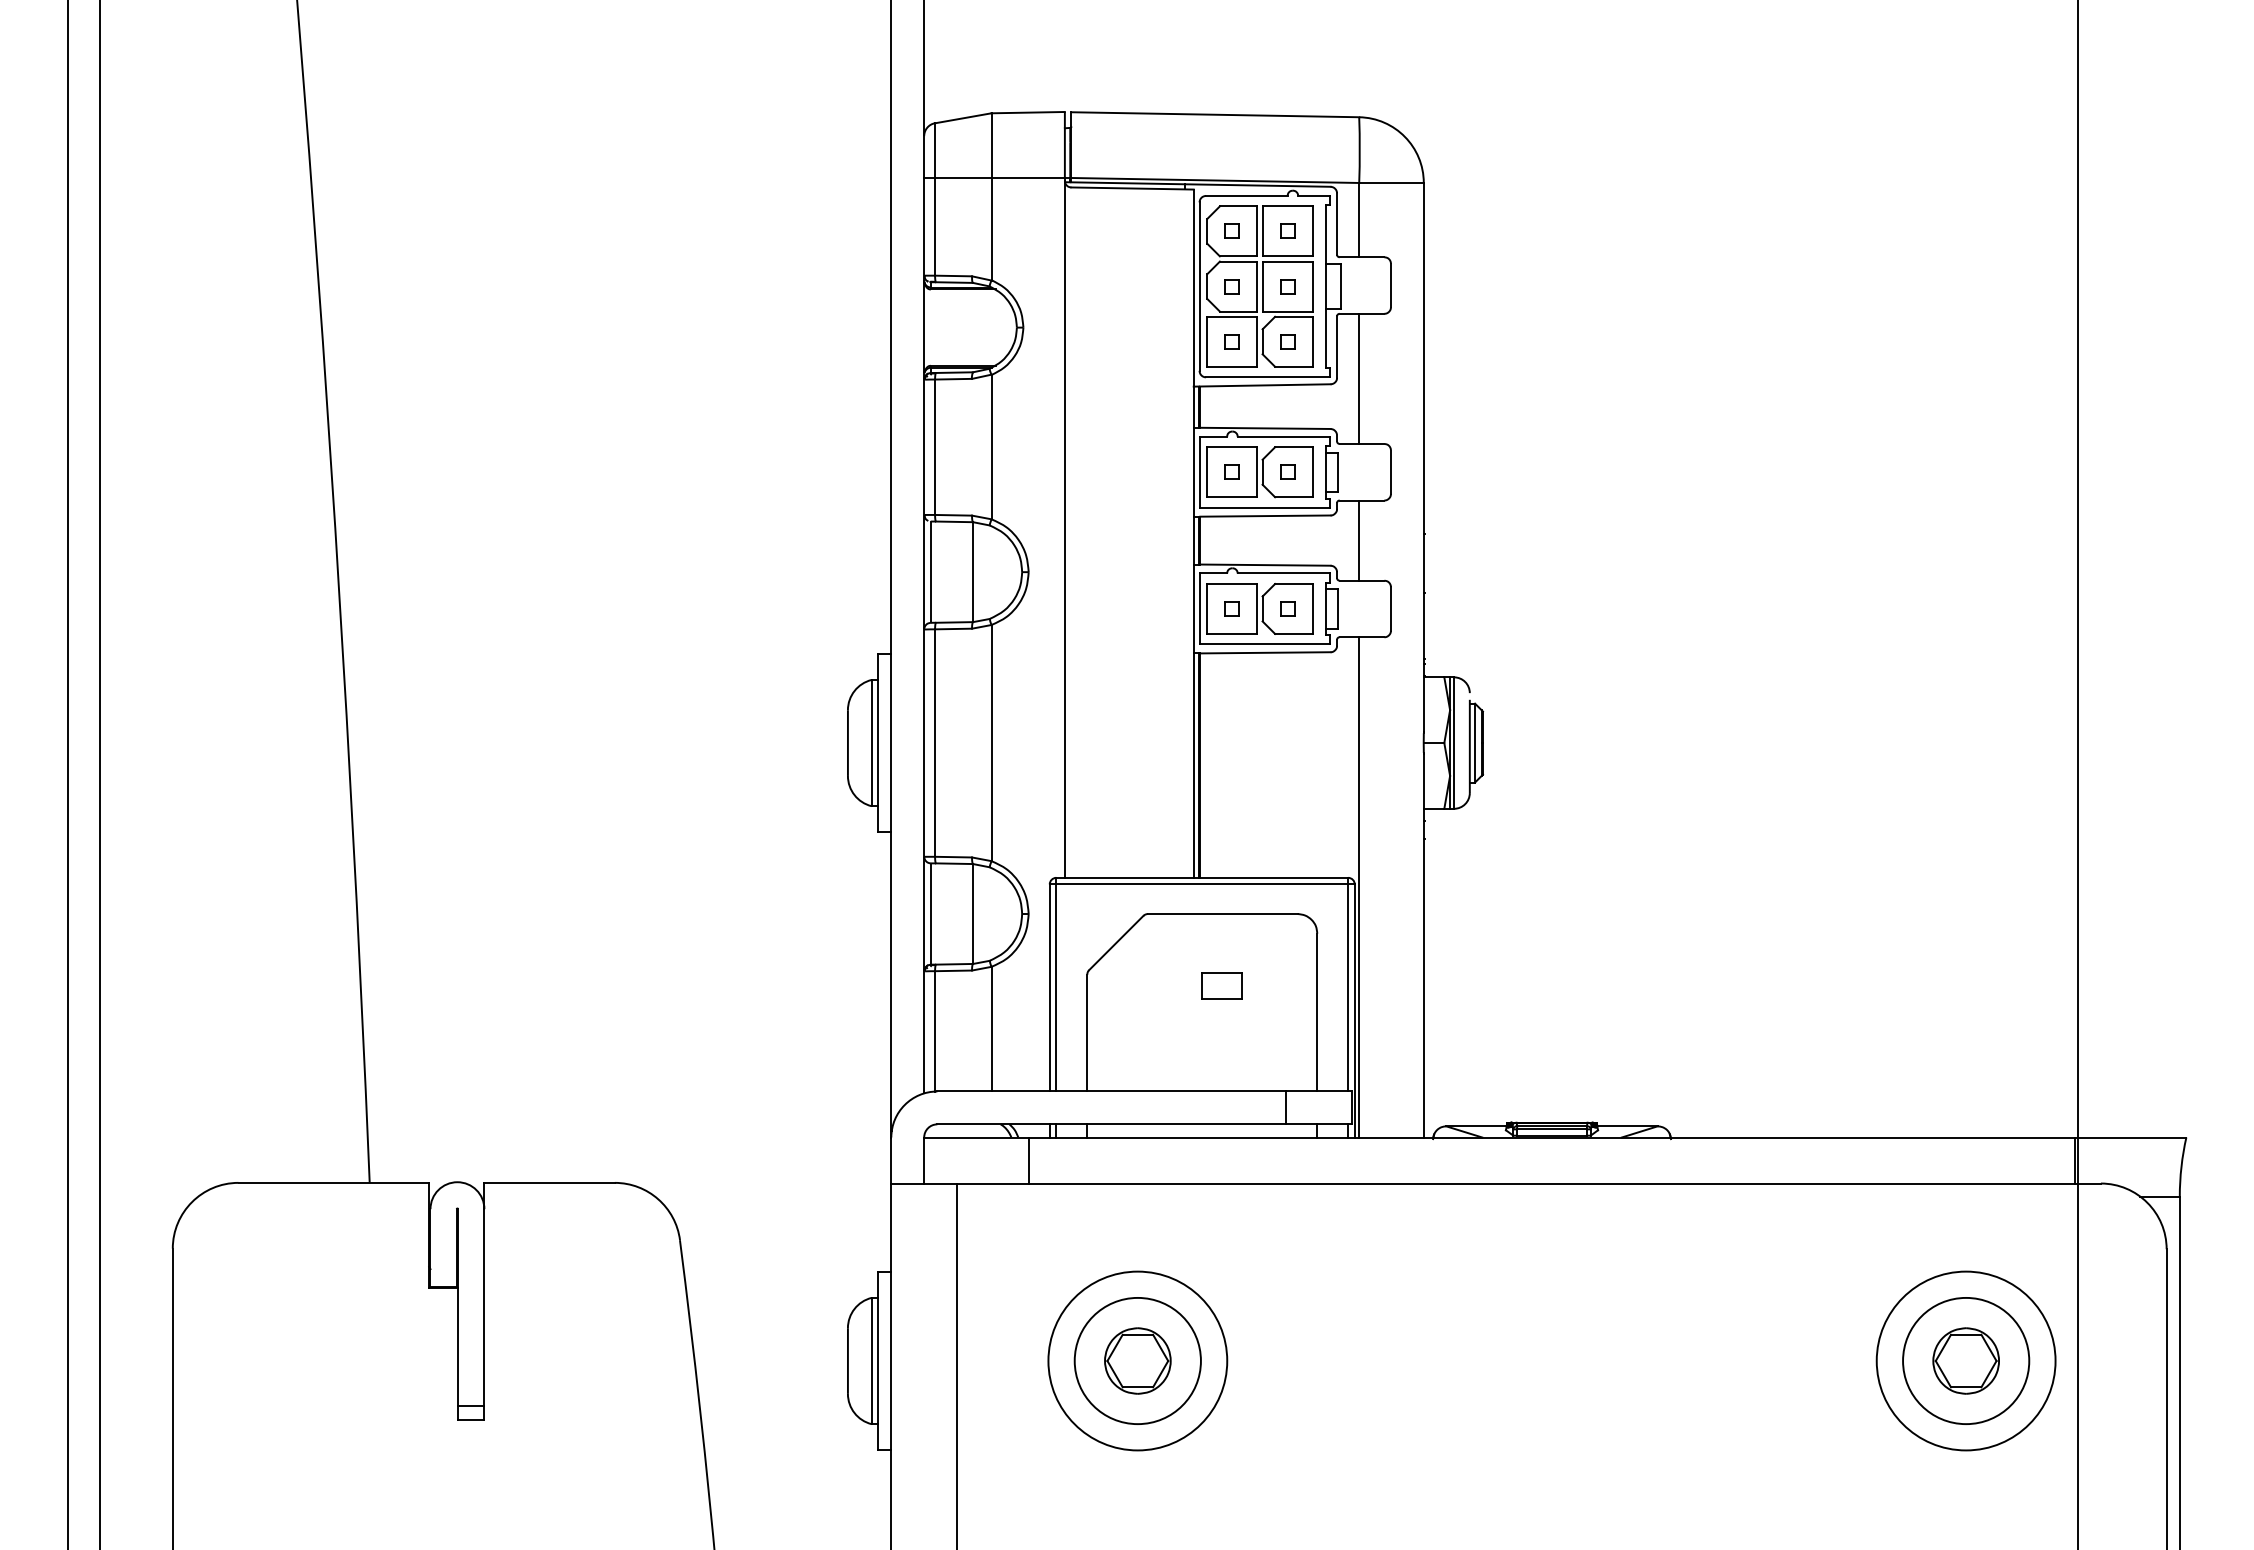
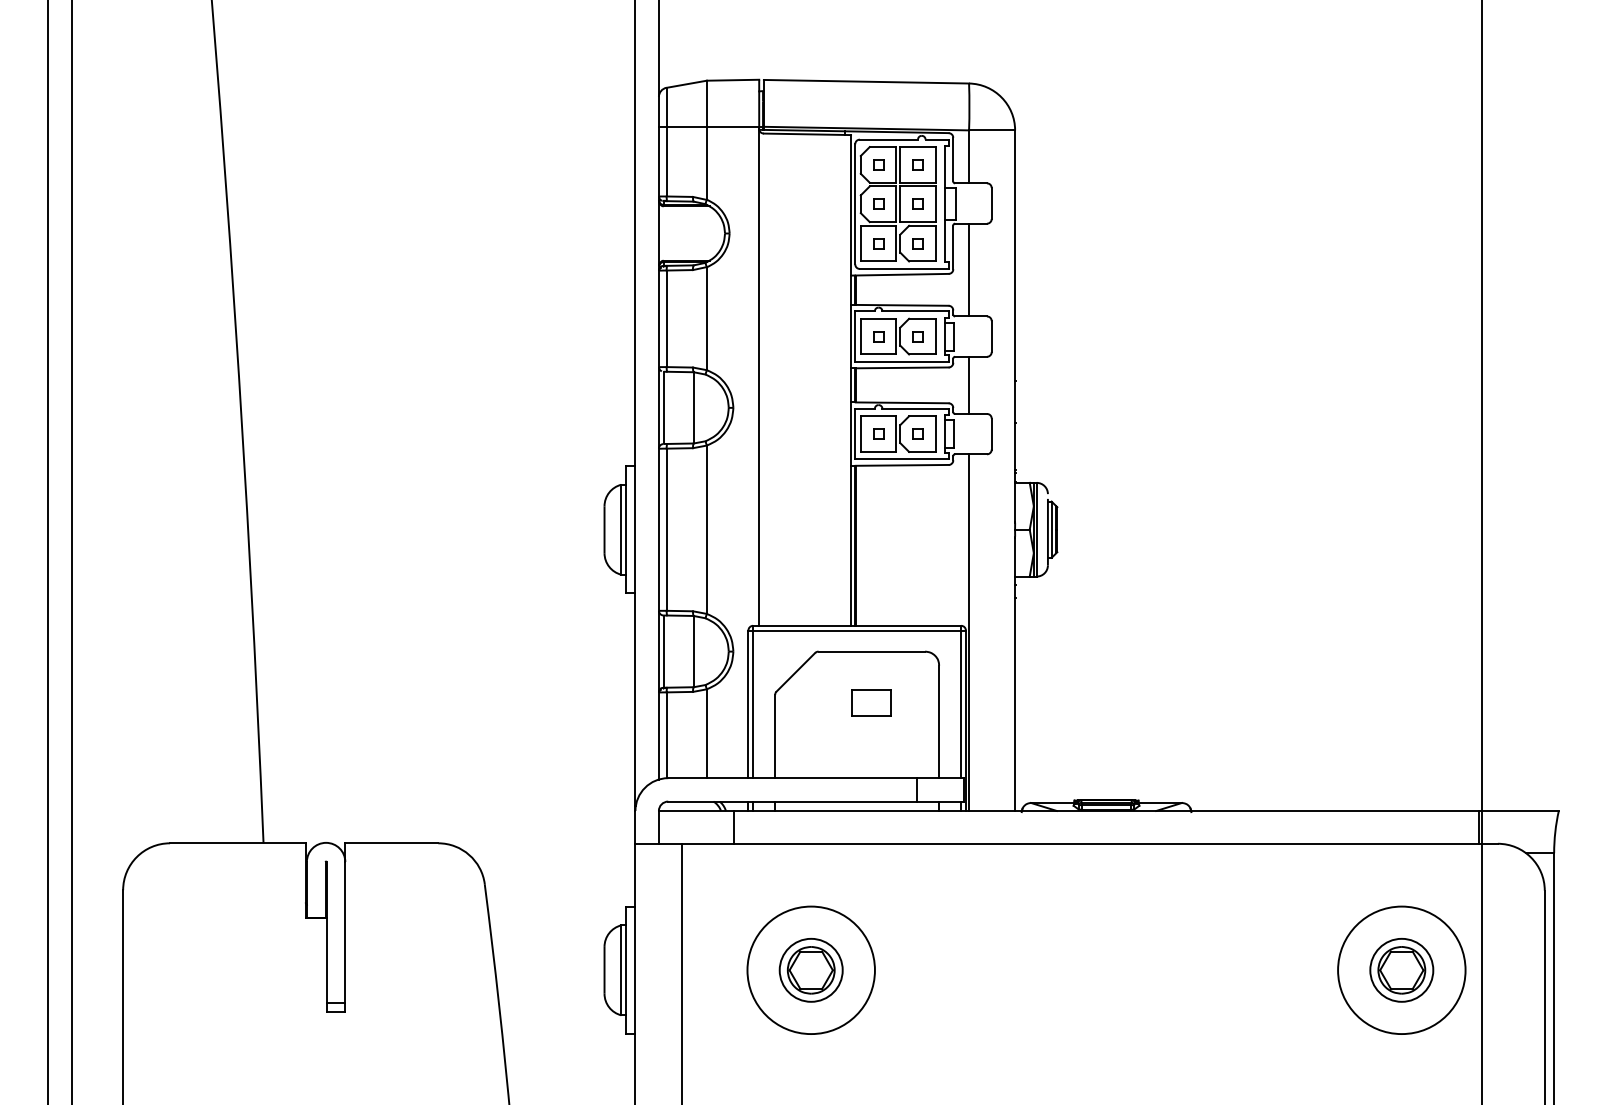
part: (1221, 985) -> (870, 702), size x1.4
circle: (1137, 1360) -> (810, 969), size x0.7
circle: (1966, 1360) -> (1402, 969), size x0.7

